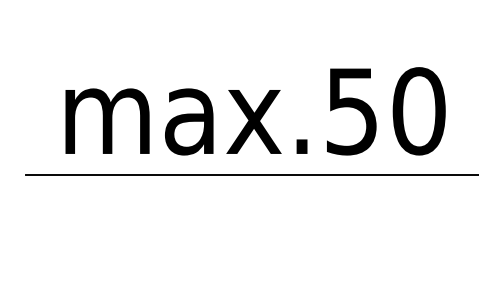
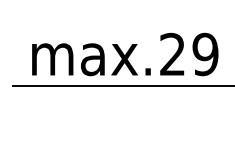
text: (386, 111) -> (189, 54), max.50 -> max.29

